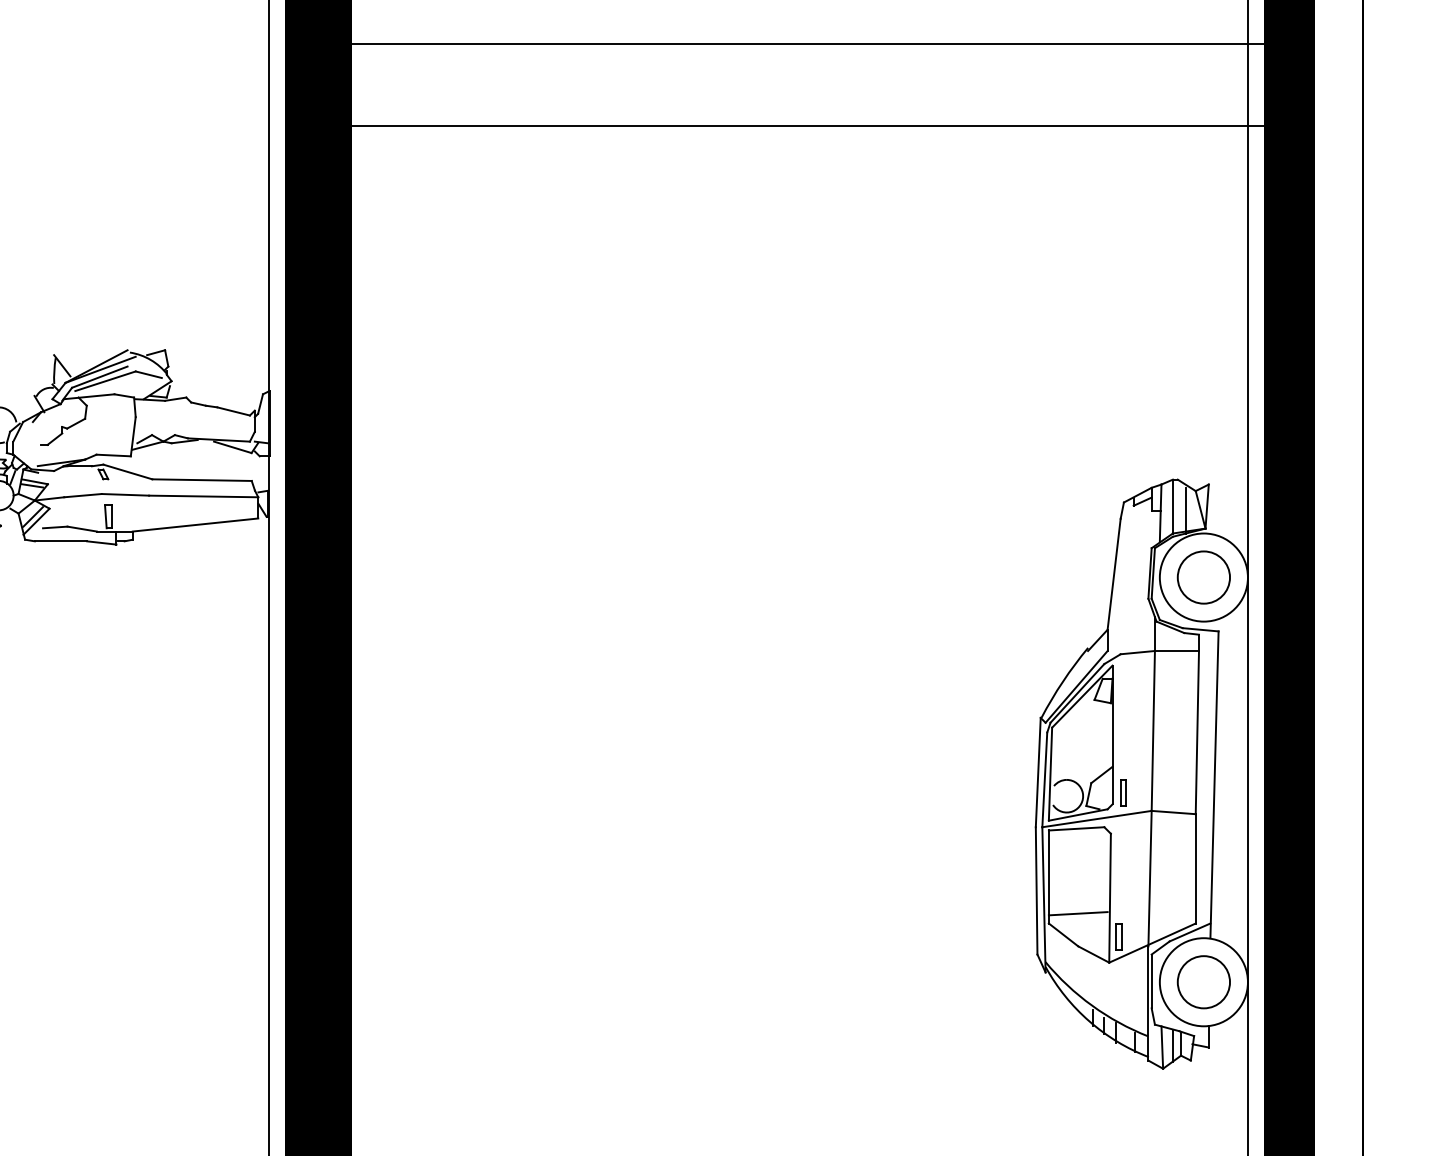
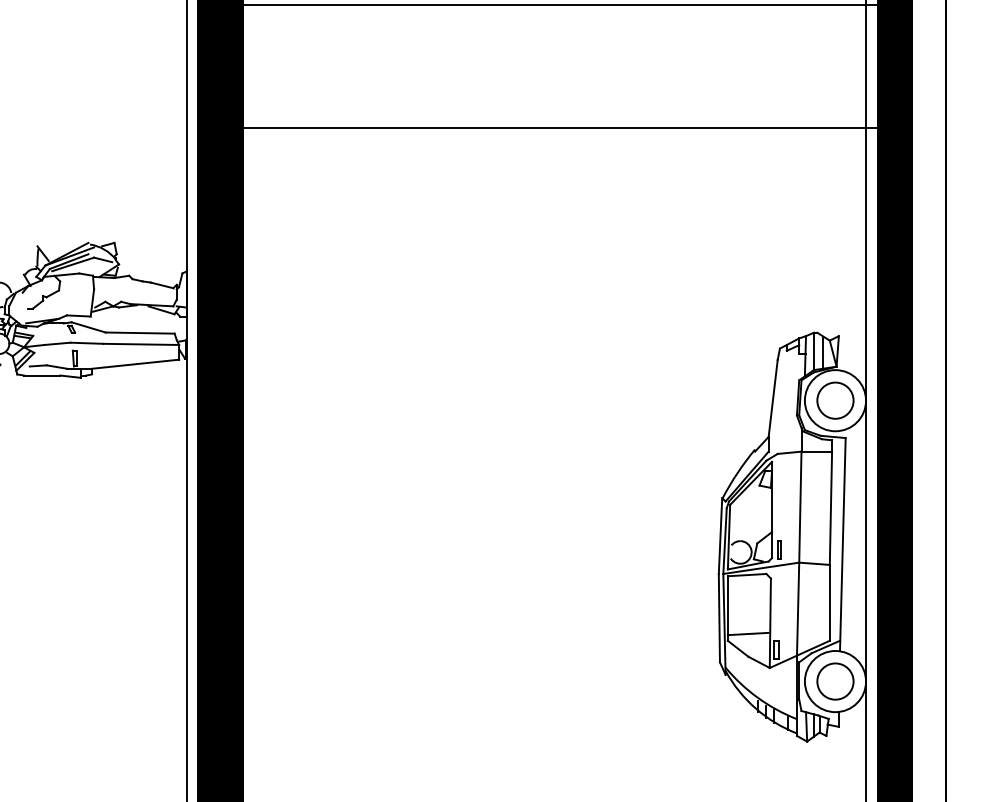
line: (807, 44) -> (560, 5), moved
line: (807, 124) -> (560, 127), moved

